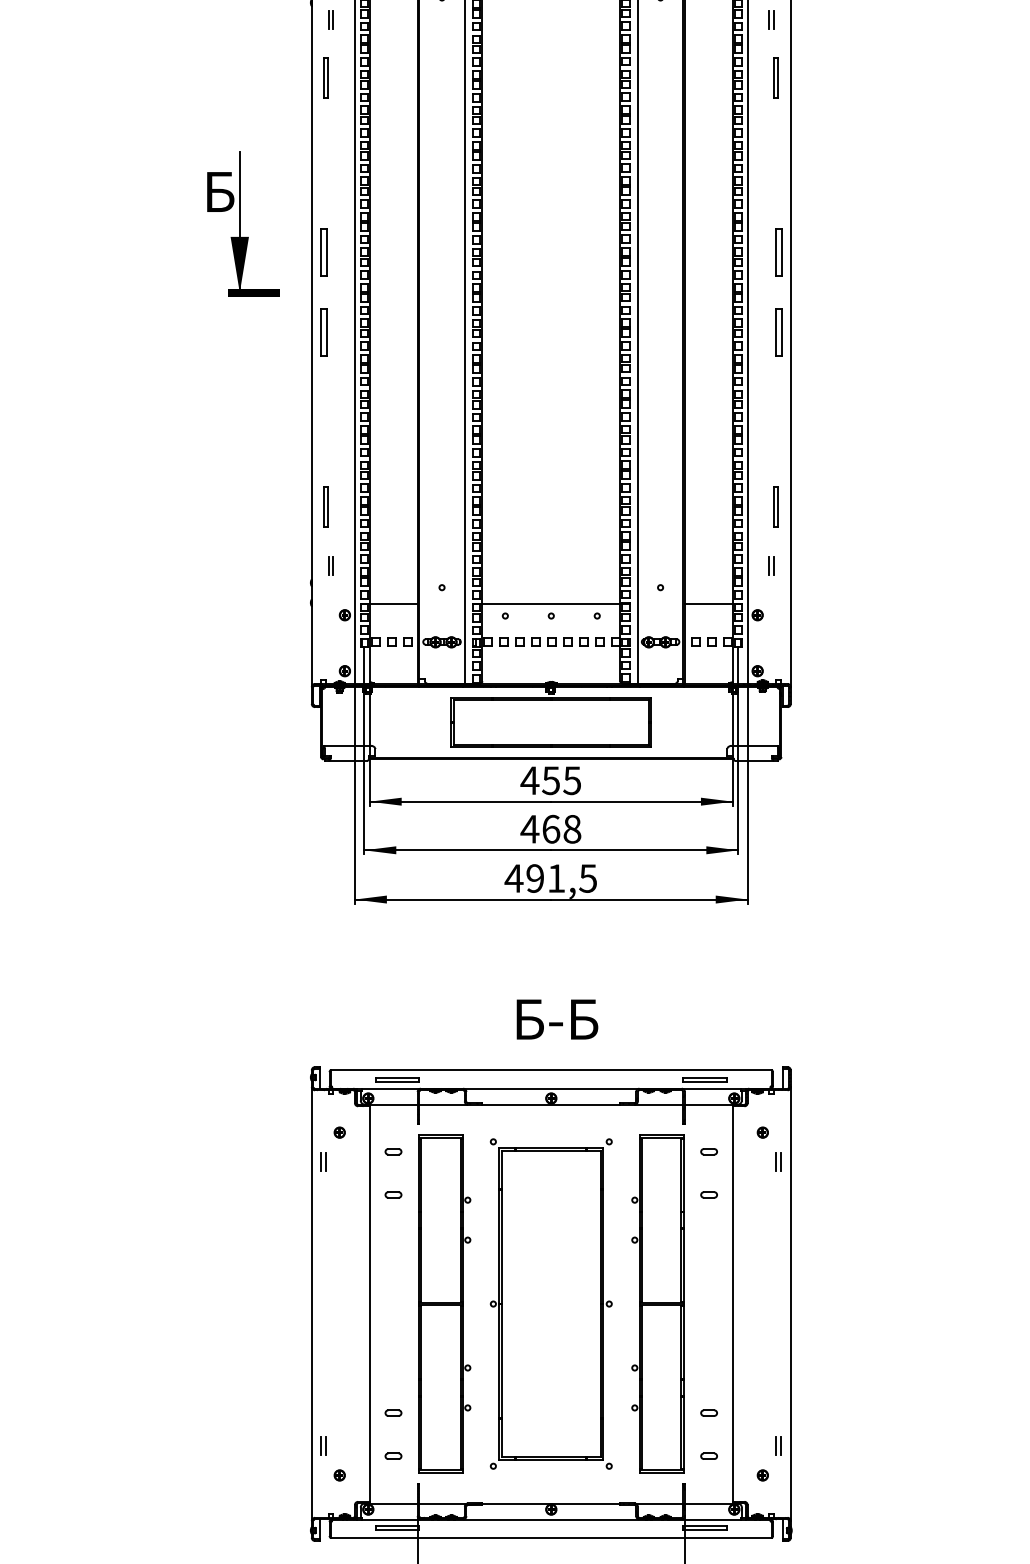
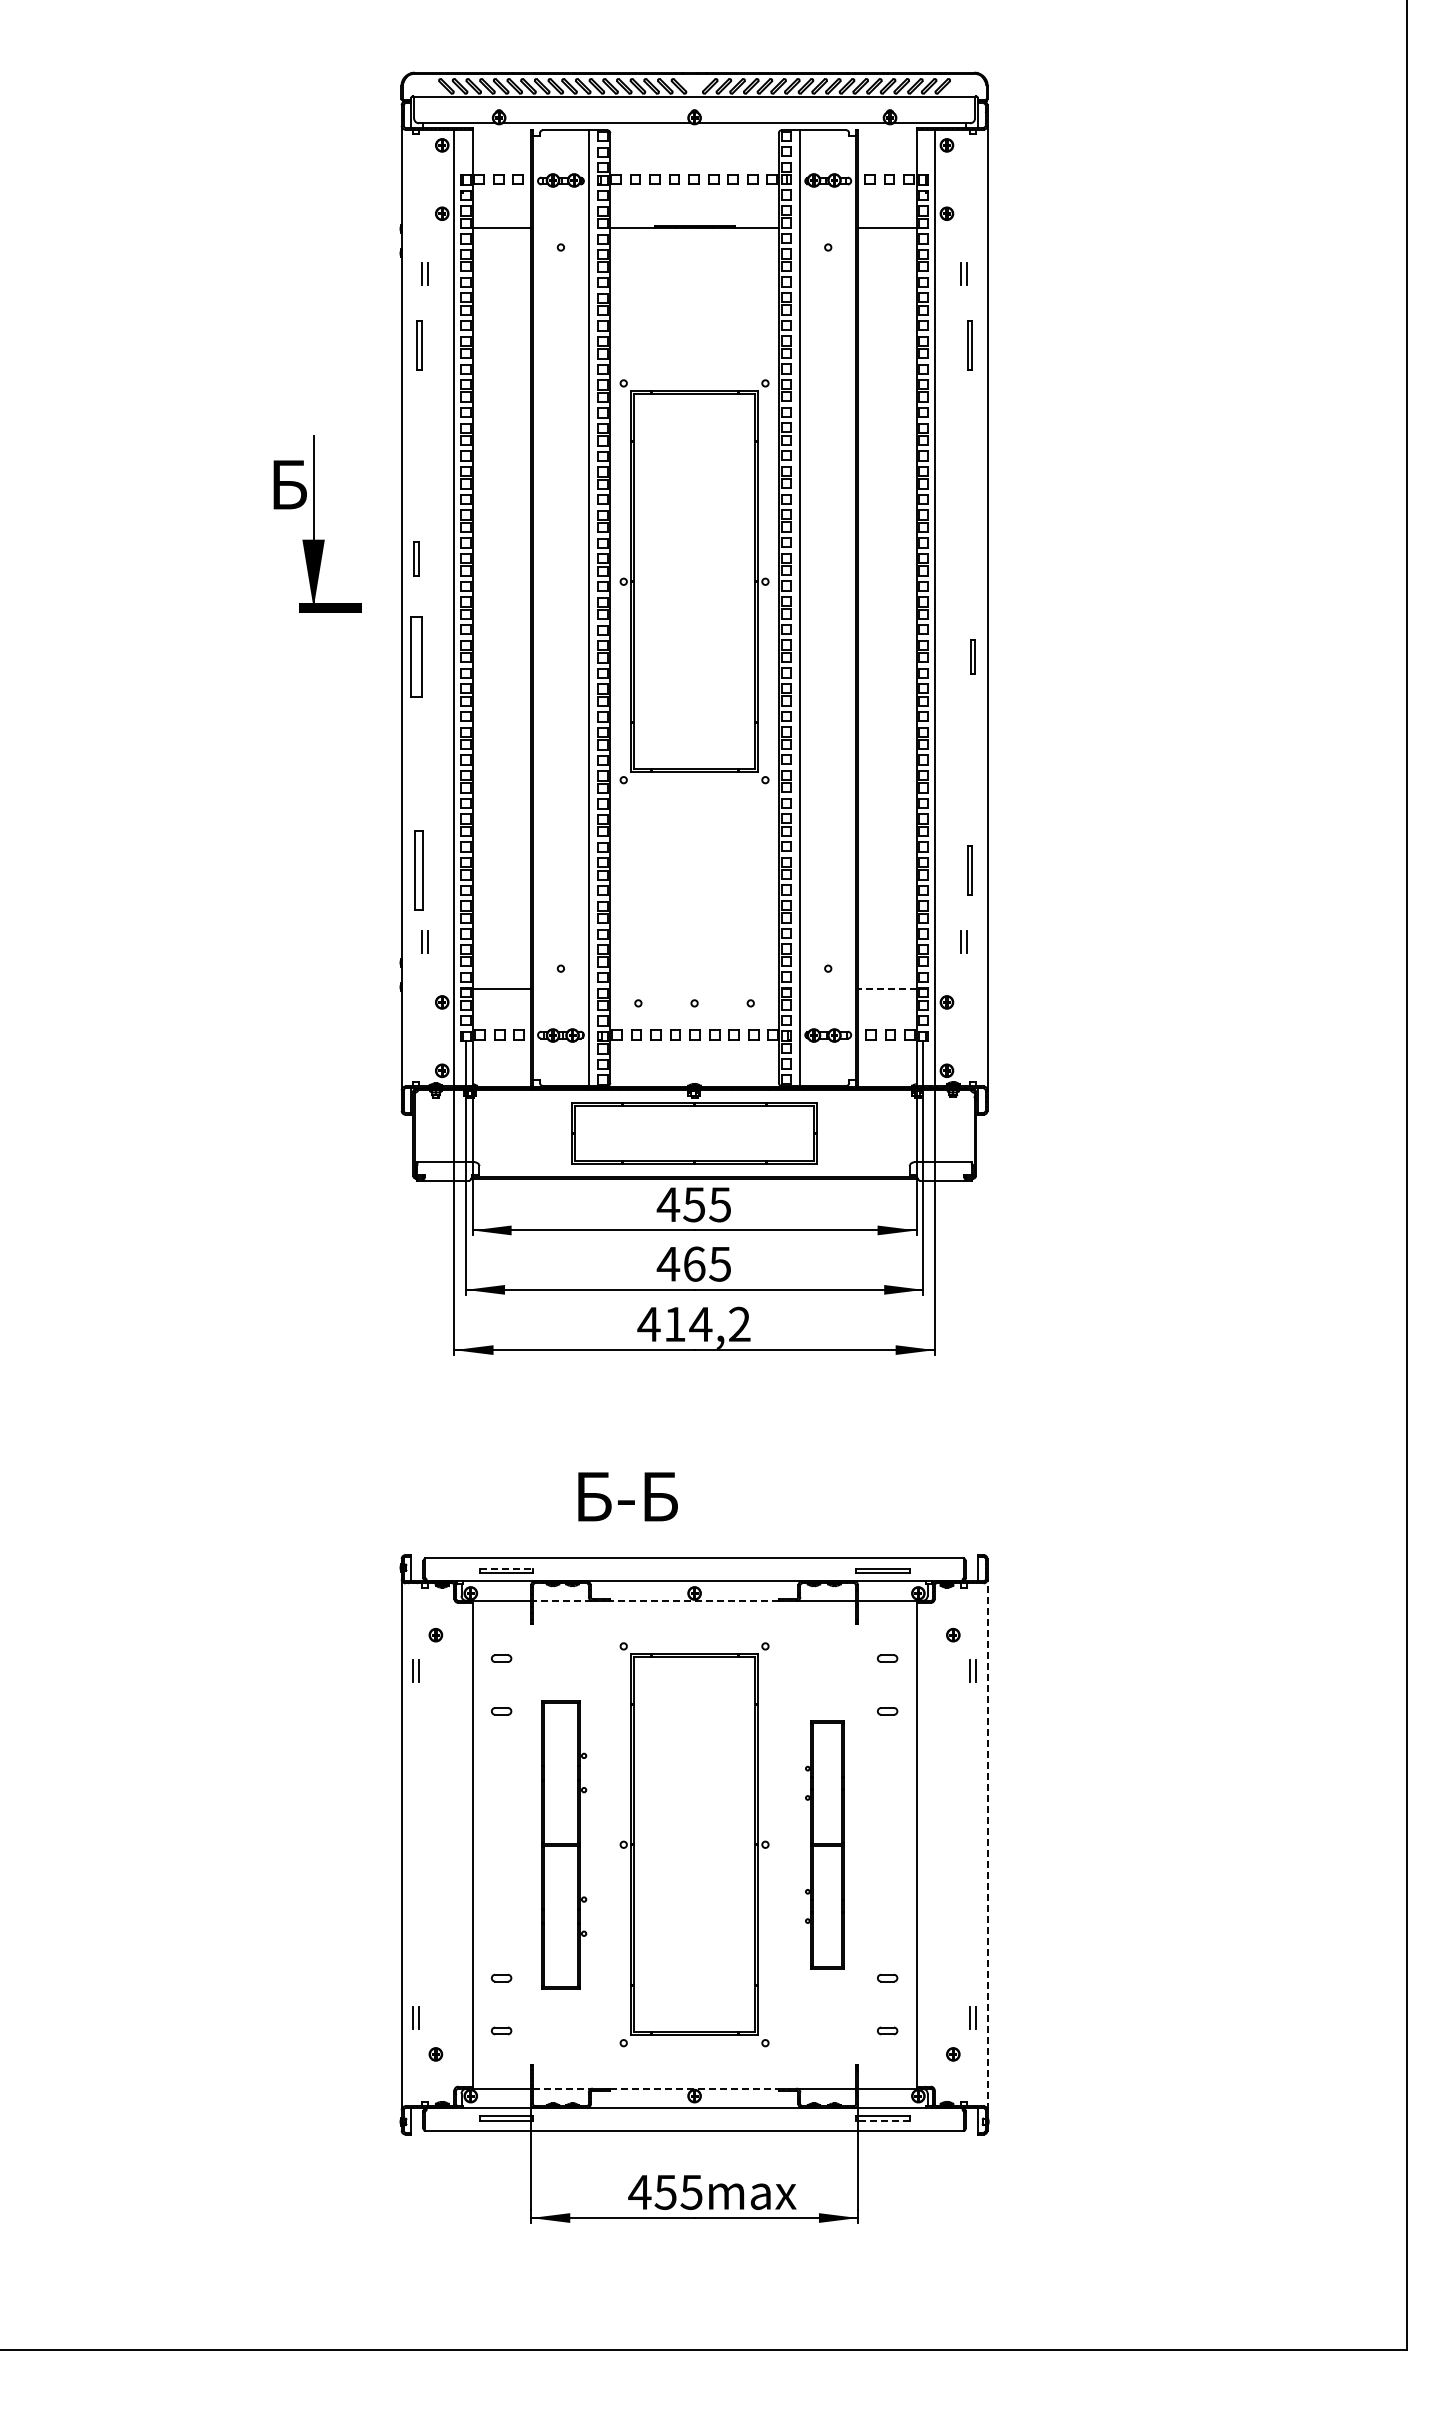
part: (323, 252) -> (415, 558), size x0.6
part: (778, 252) -> (972, 558), removed
part: (551, 271) -> (694, 581), added
part: (323, 332) -> (415, 656), size x1.4
part: (778, 332) -> (972, 656), size x0.6
part: (326, 507) -> (419, 870), size x1.6
line: (551, 603) -> (694, 988), removed
line: (708, 603) -> (886, 988), solid -> dashed
text: (572, 828) -> (720, 1263), 468 -> 465
text: (561, 878) -> (707, 1324), 491,5 -> 414,2
text: (556, 1019) -> (627, 1496), moved
line: (397, 1078) -> (506, 1568), solid -> dashed
line: (442, 1104) -> (561, 1600), solid -> dashed
line: (551, 1104) -> (694, 1600), solid -> dashed
part: (444, 1303) -> (564, 1844), size x0.7
part: (657, 1303) -> (824, 1844), size x0.6
line: (790, 1303) -> (987, 1844), solid -> dashed
line: (443, 1503) -> (562, 2088), solid -> dashed
line: (552, 1503) -> (695, 2088), solid -> dashed
line: (704, 1530) -> (882, 2121), solid -> dashed

